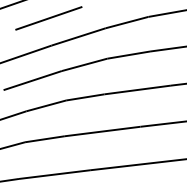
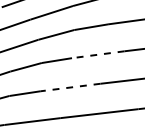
line: (137, 89) -> (98, 54), solid -> dashed
line: (102, 131) -> (70, 87), solid -> dashed

